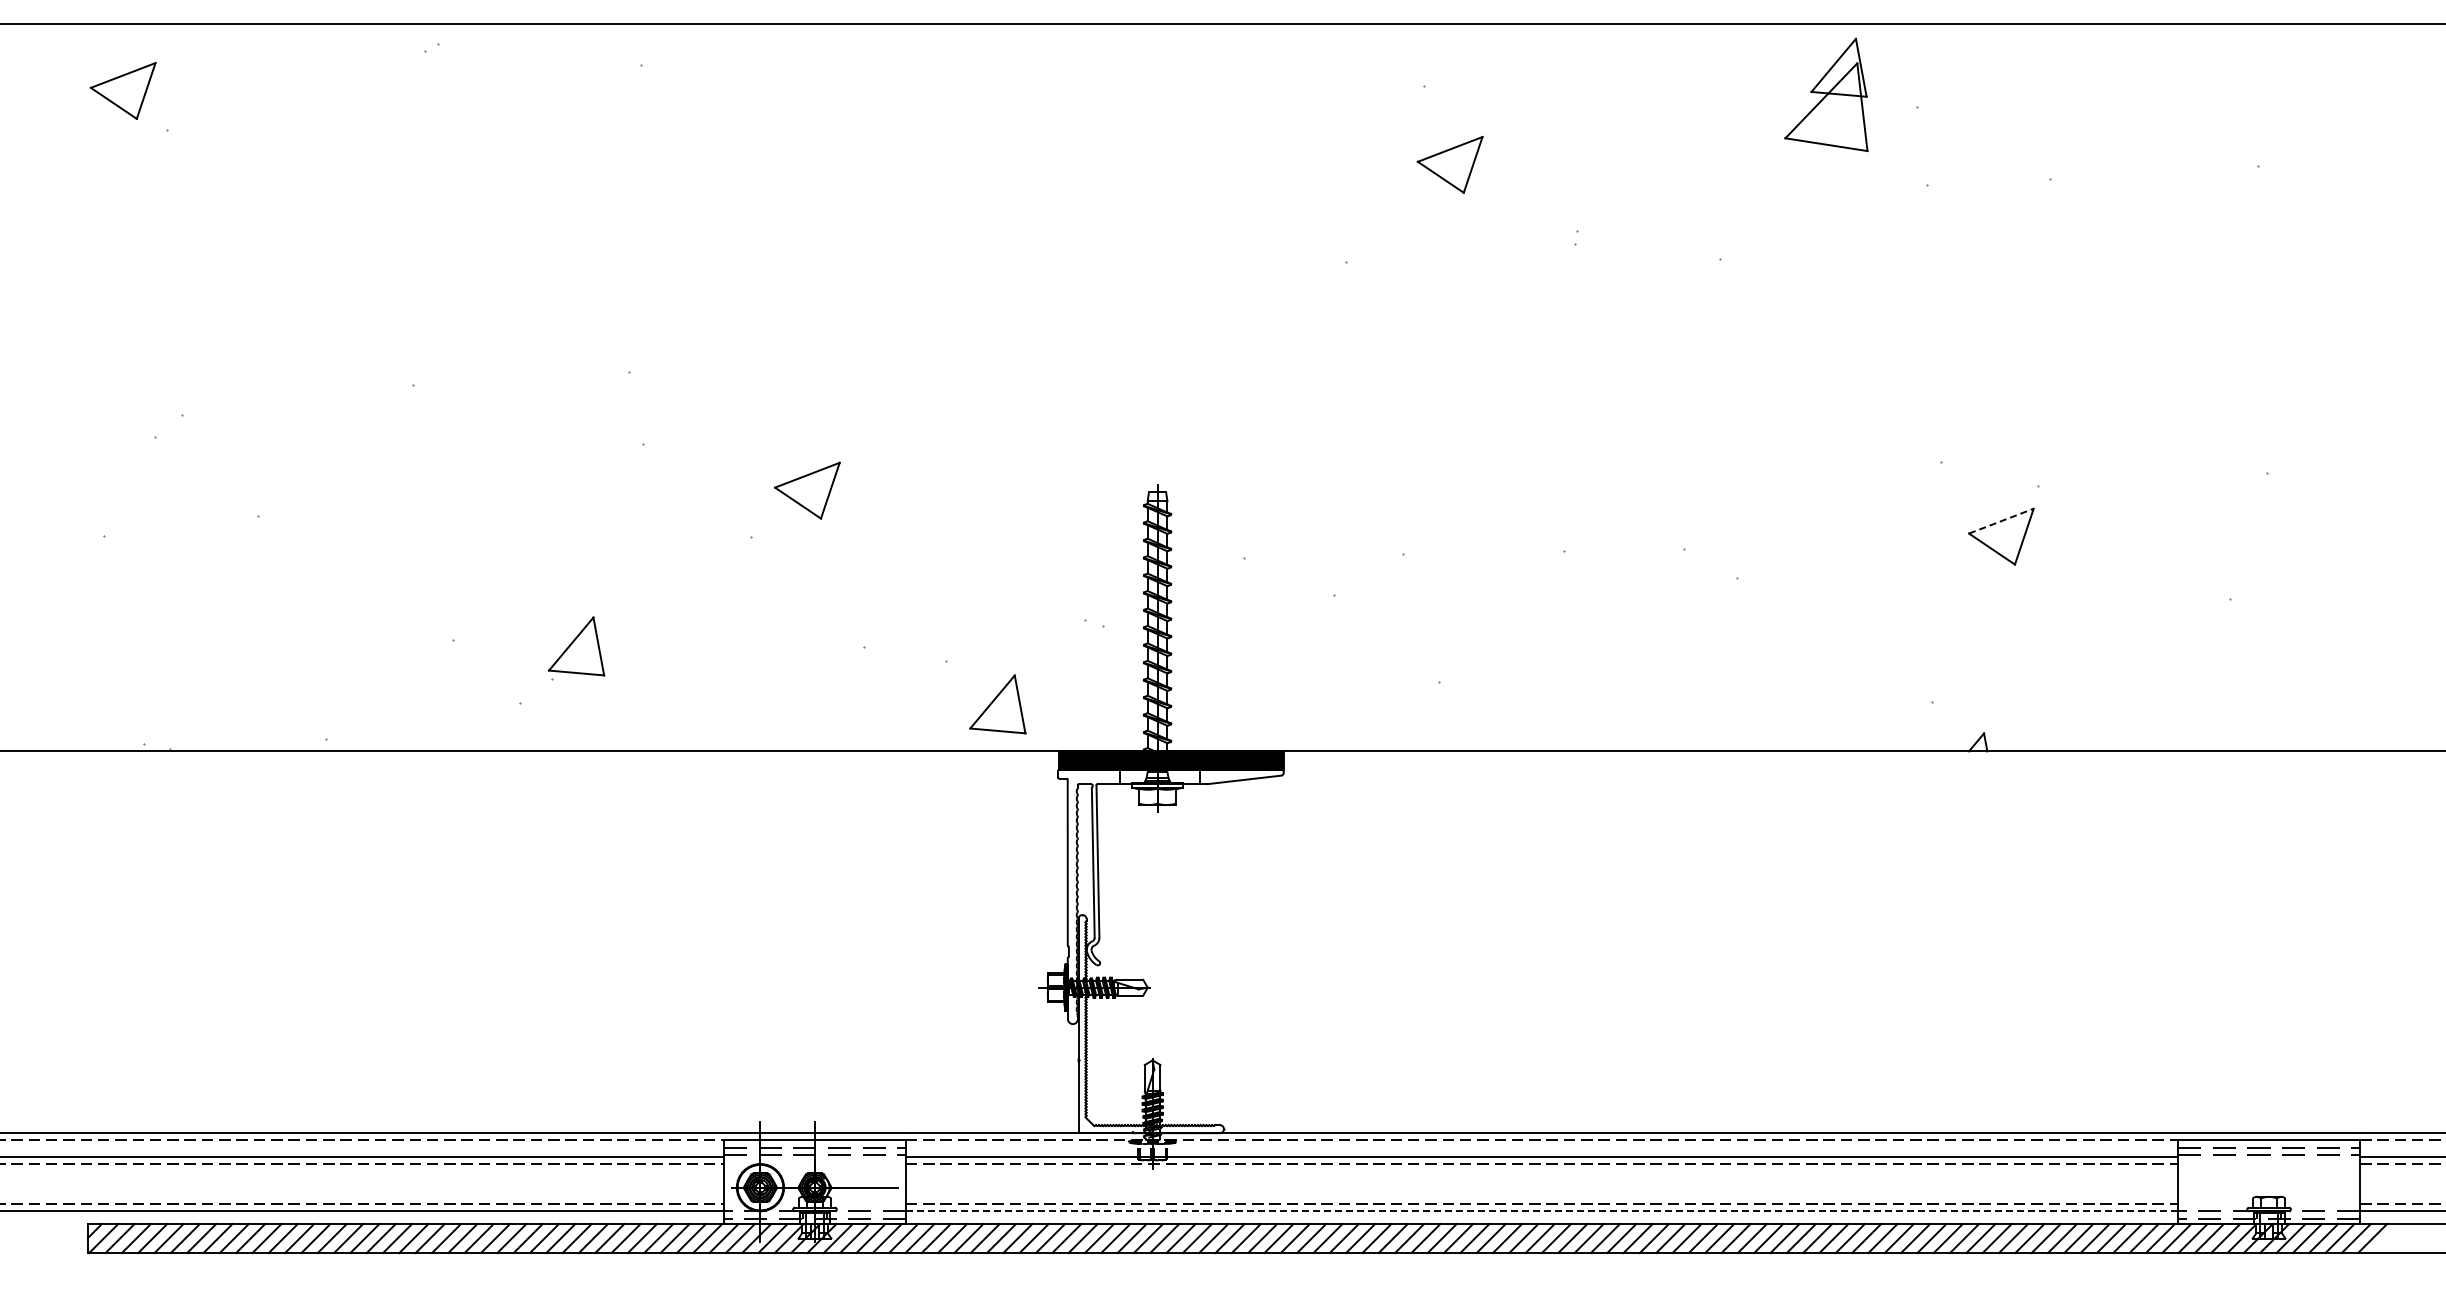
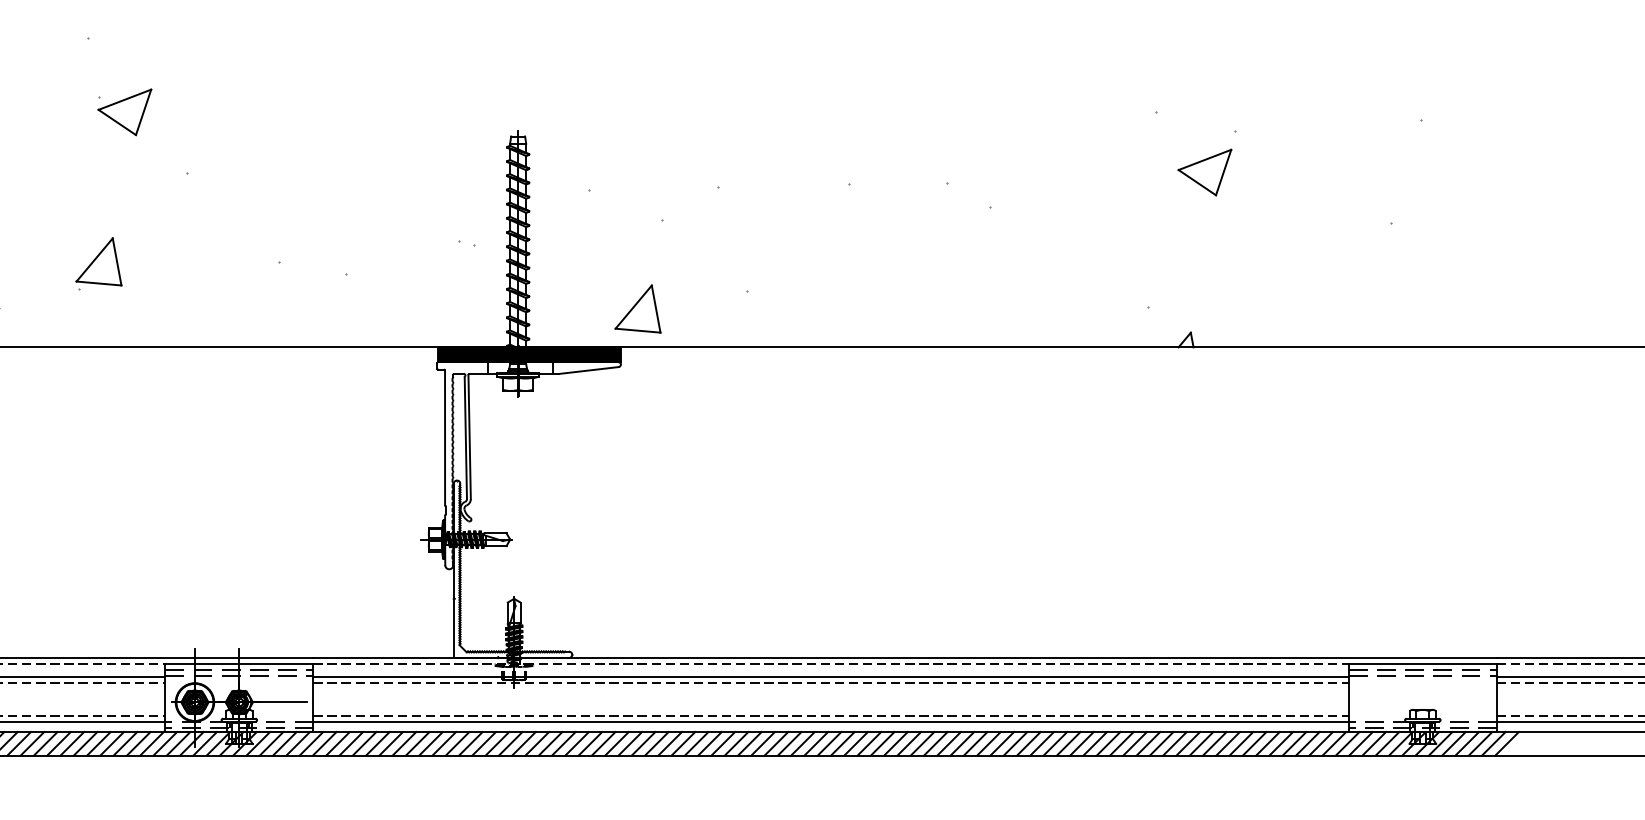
part: (807, 490) -> (125, 112), moved
line: (2001, 521) -> (1205, 160), dashed -> solid
part: (576, 648) -> (98, 263), moved
part: (997, 704) -> (637, 309), moved
line: (1542, 1211) -> (831, 721), dashed -> solid

